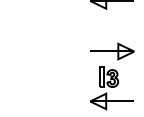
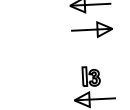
part: (112, 51) -> (92, 29), moved

